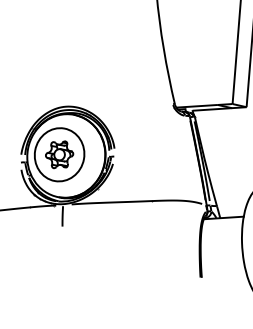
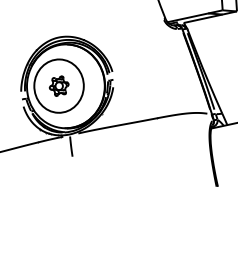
part: (59, 154) -> (58, 85), size x0.7

